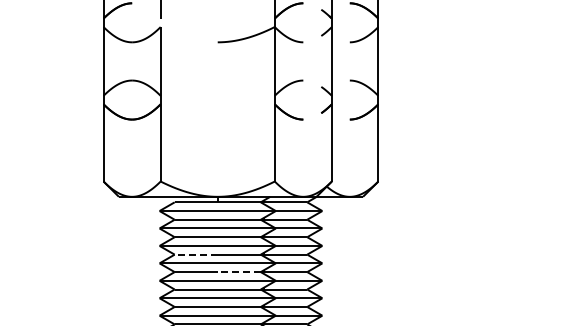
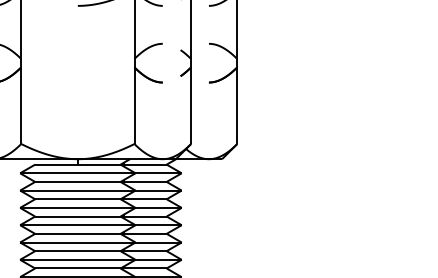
line: (196, 254) -> (56, 216), dashed -> solid
line: (239, 272) -> (99, 234), dashed -> solid

